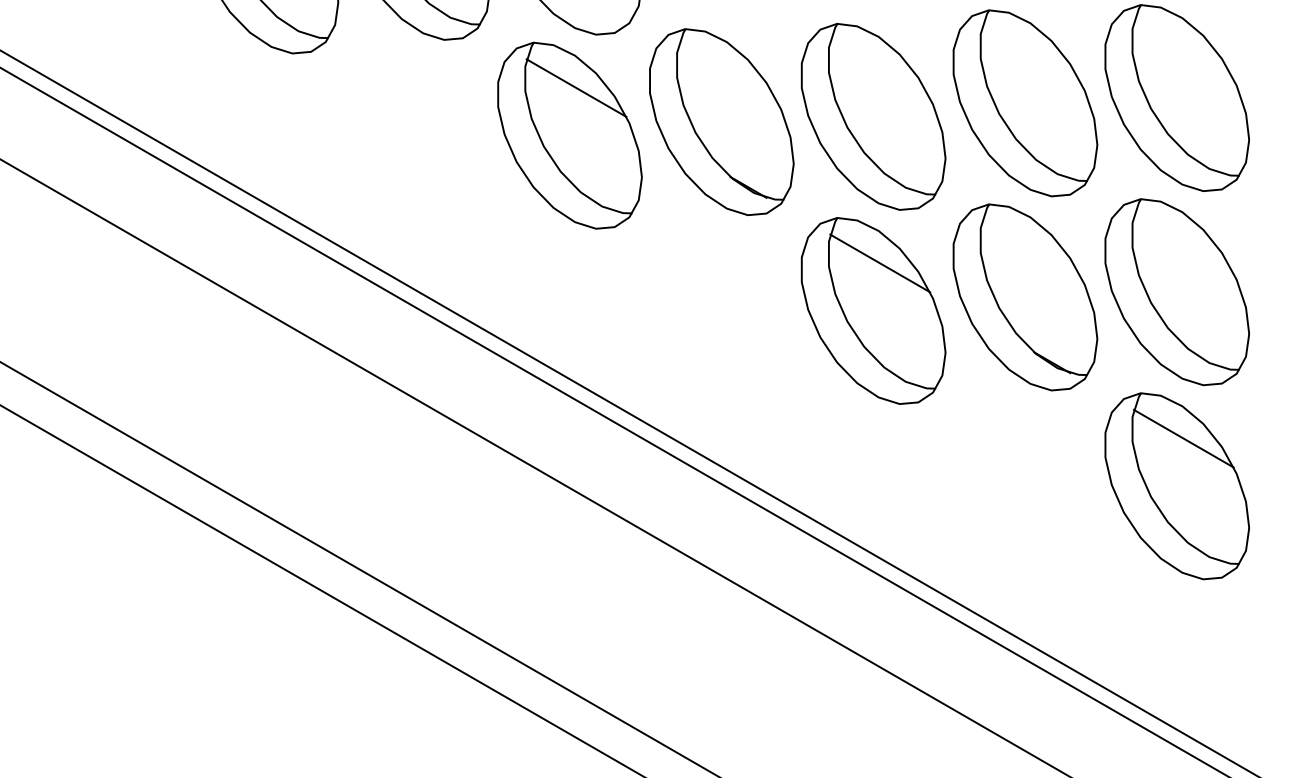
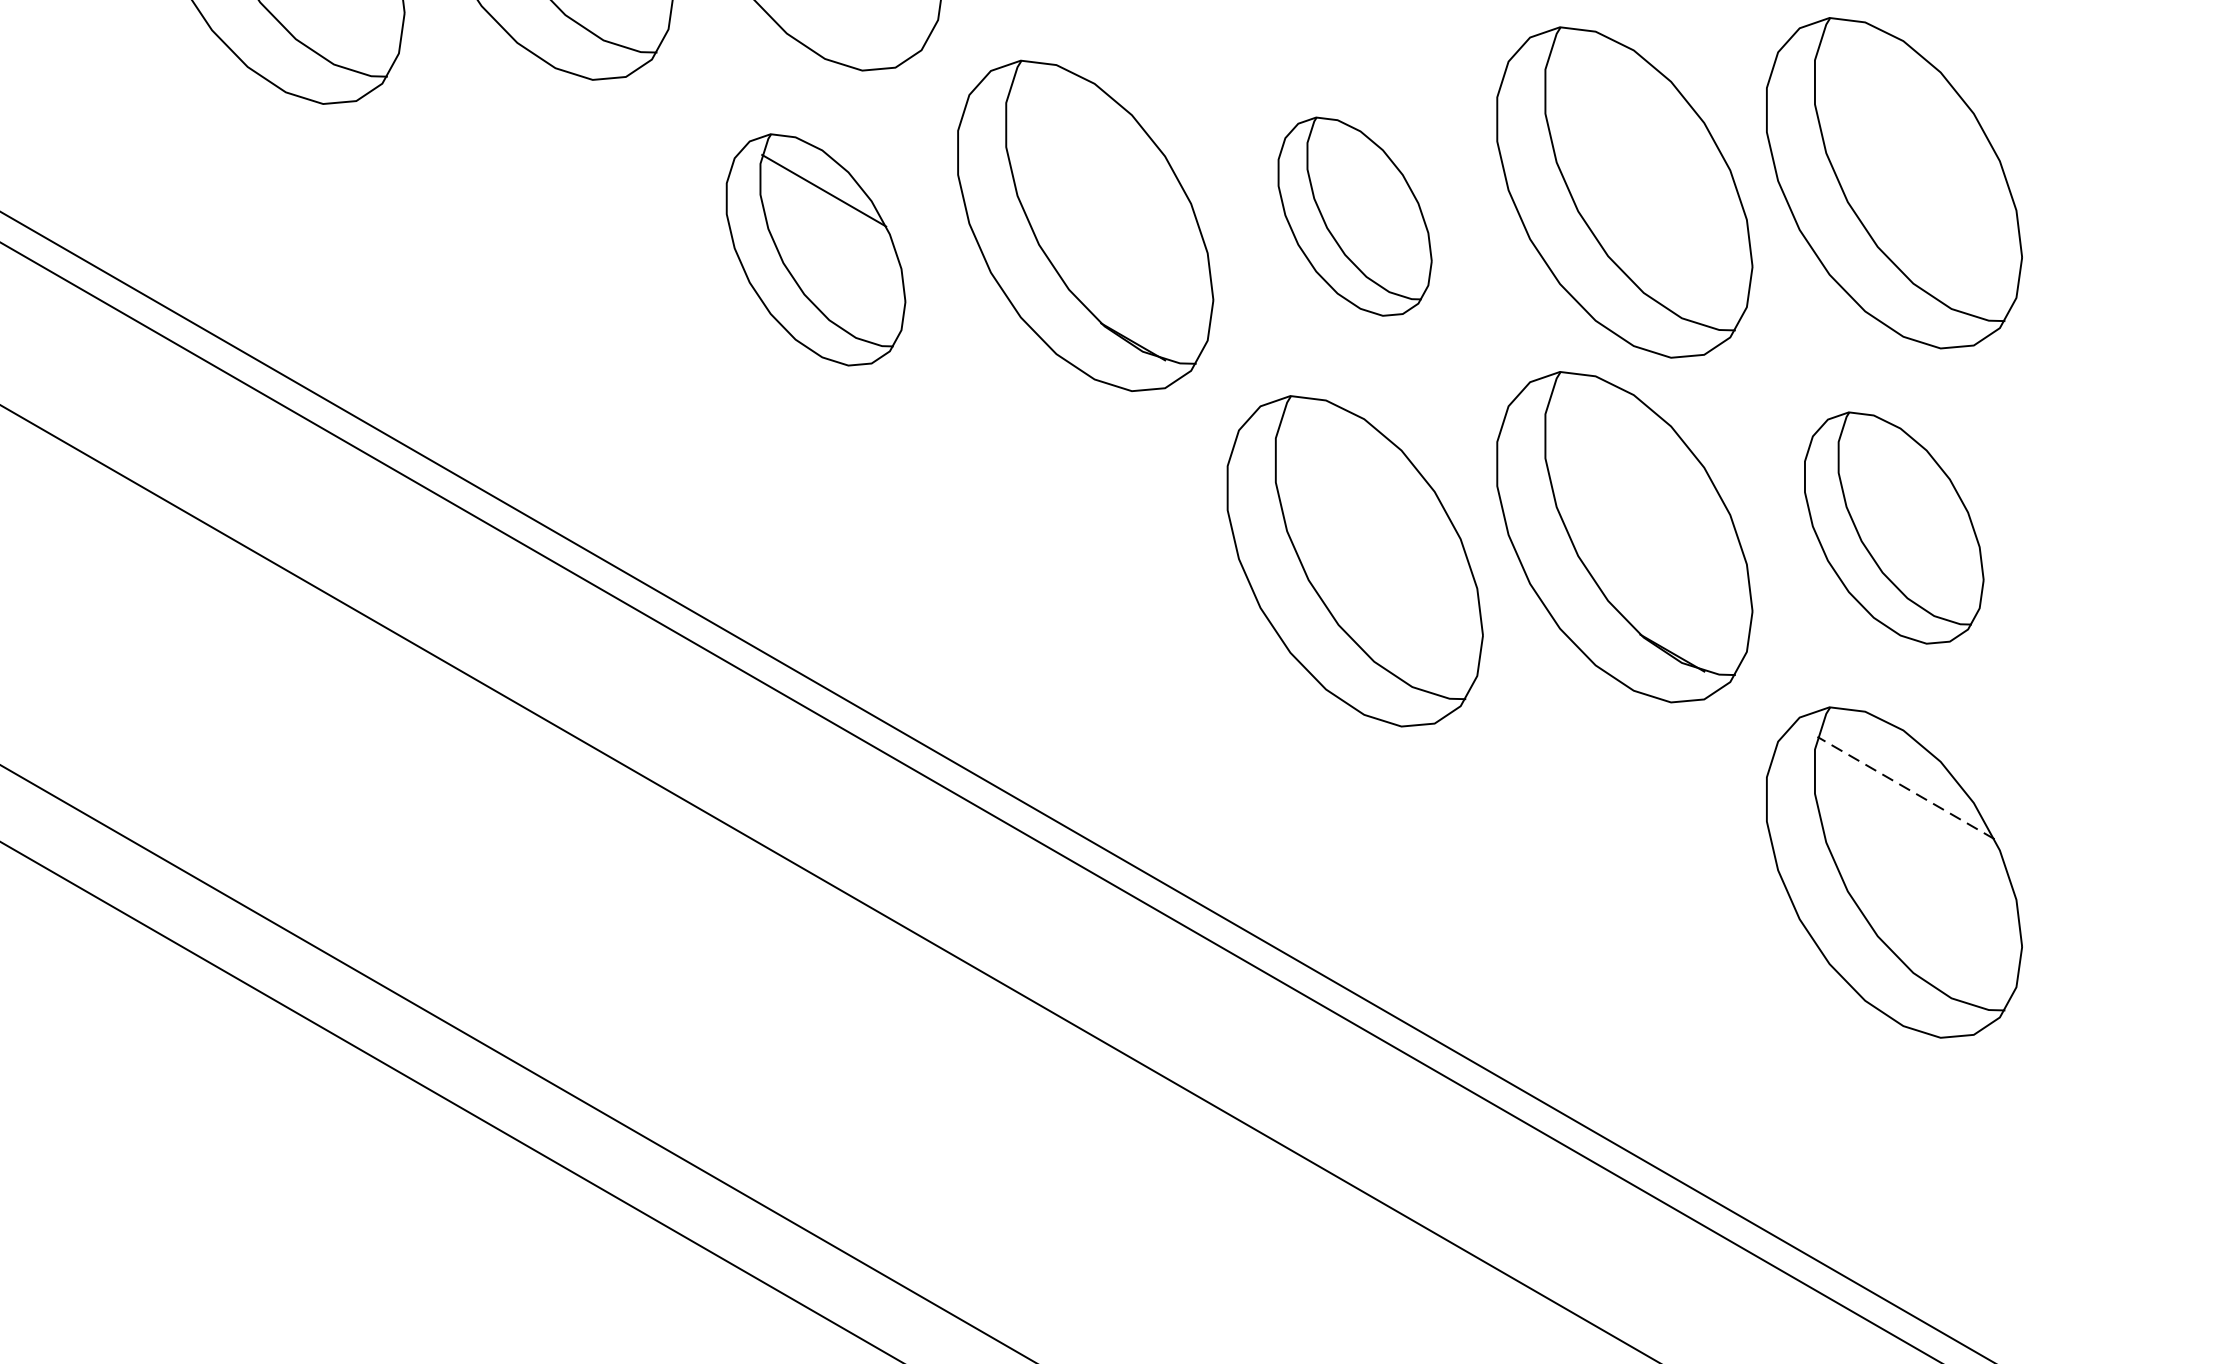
part: (873, 116) -> (1354, 215), size x0.6
part: (569, 135) -> (815, 249), size x0.7
line: (880, 263) -> (1367, 476), removed
part: (1176, 292) -> (1893, 528), size x0.7
line: (1183, 438) -> (1905, 787), solid -> dashed

